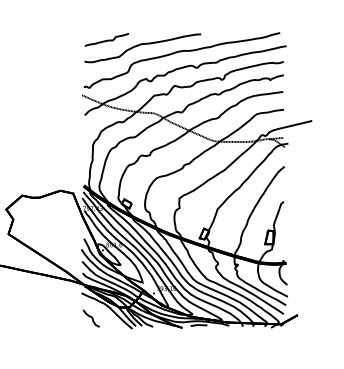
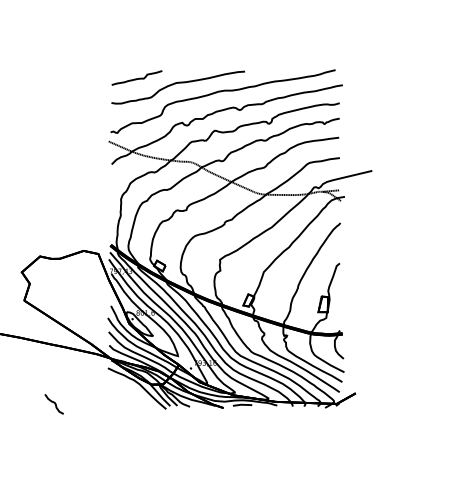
curve: (90, 317) -> (53, 403), moved

